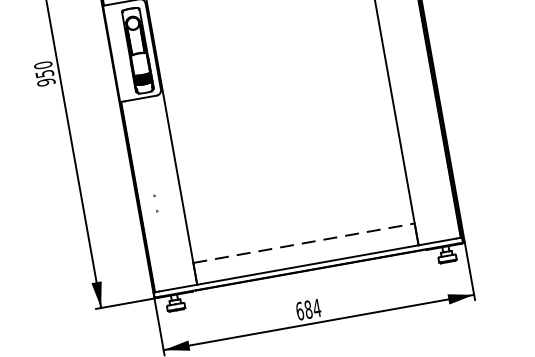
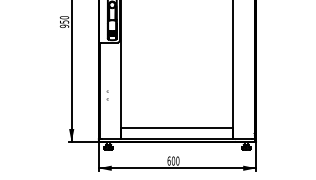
line: (304, 244) -> (177, 128), dashed -> solid
text: (312, 307) -> (175, 160), 684 -> 600

